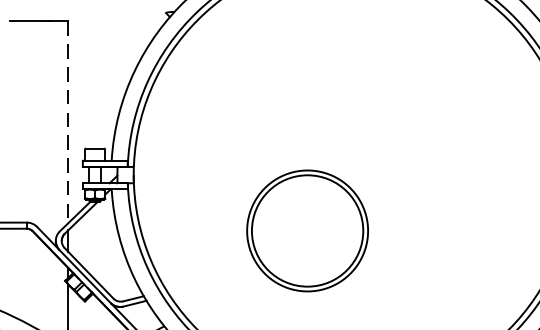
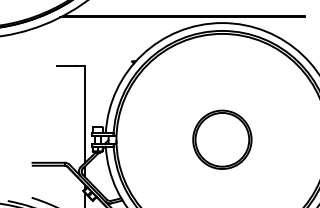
line: (67, 122) -> (84, 114), dashed -> solid
part: (307, 230) -> (222, 139), moved

